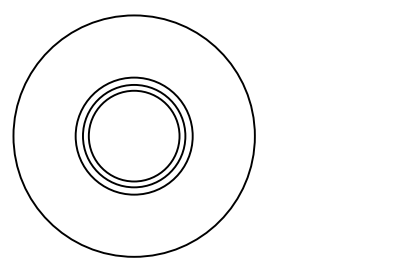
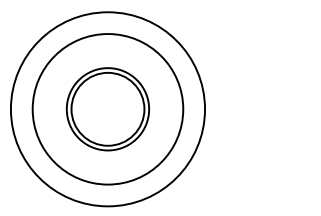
circle: (133, 136) -> (107, 109), size x1.6

